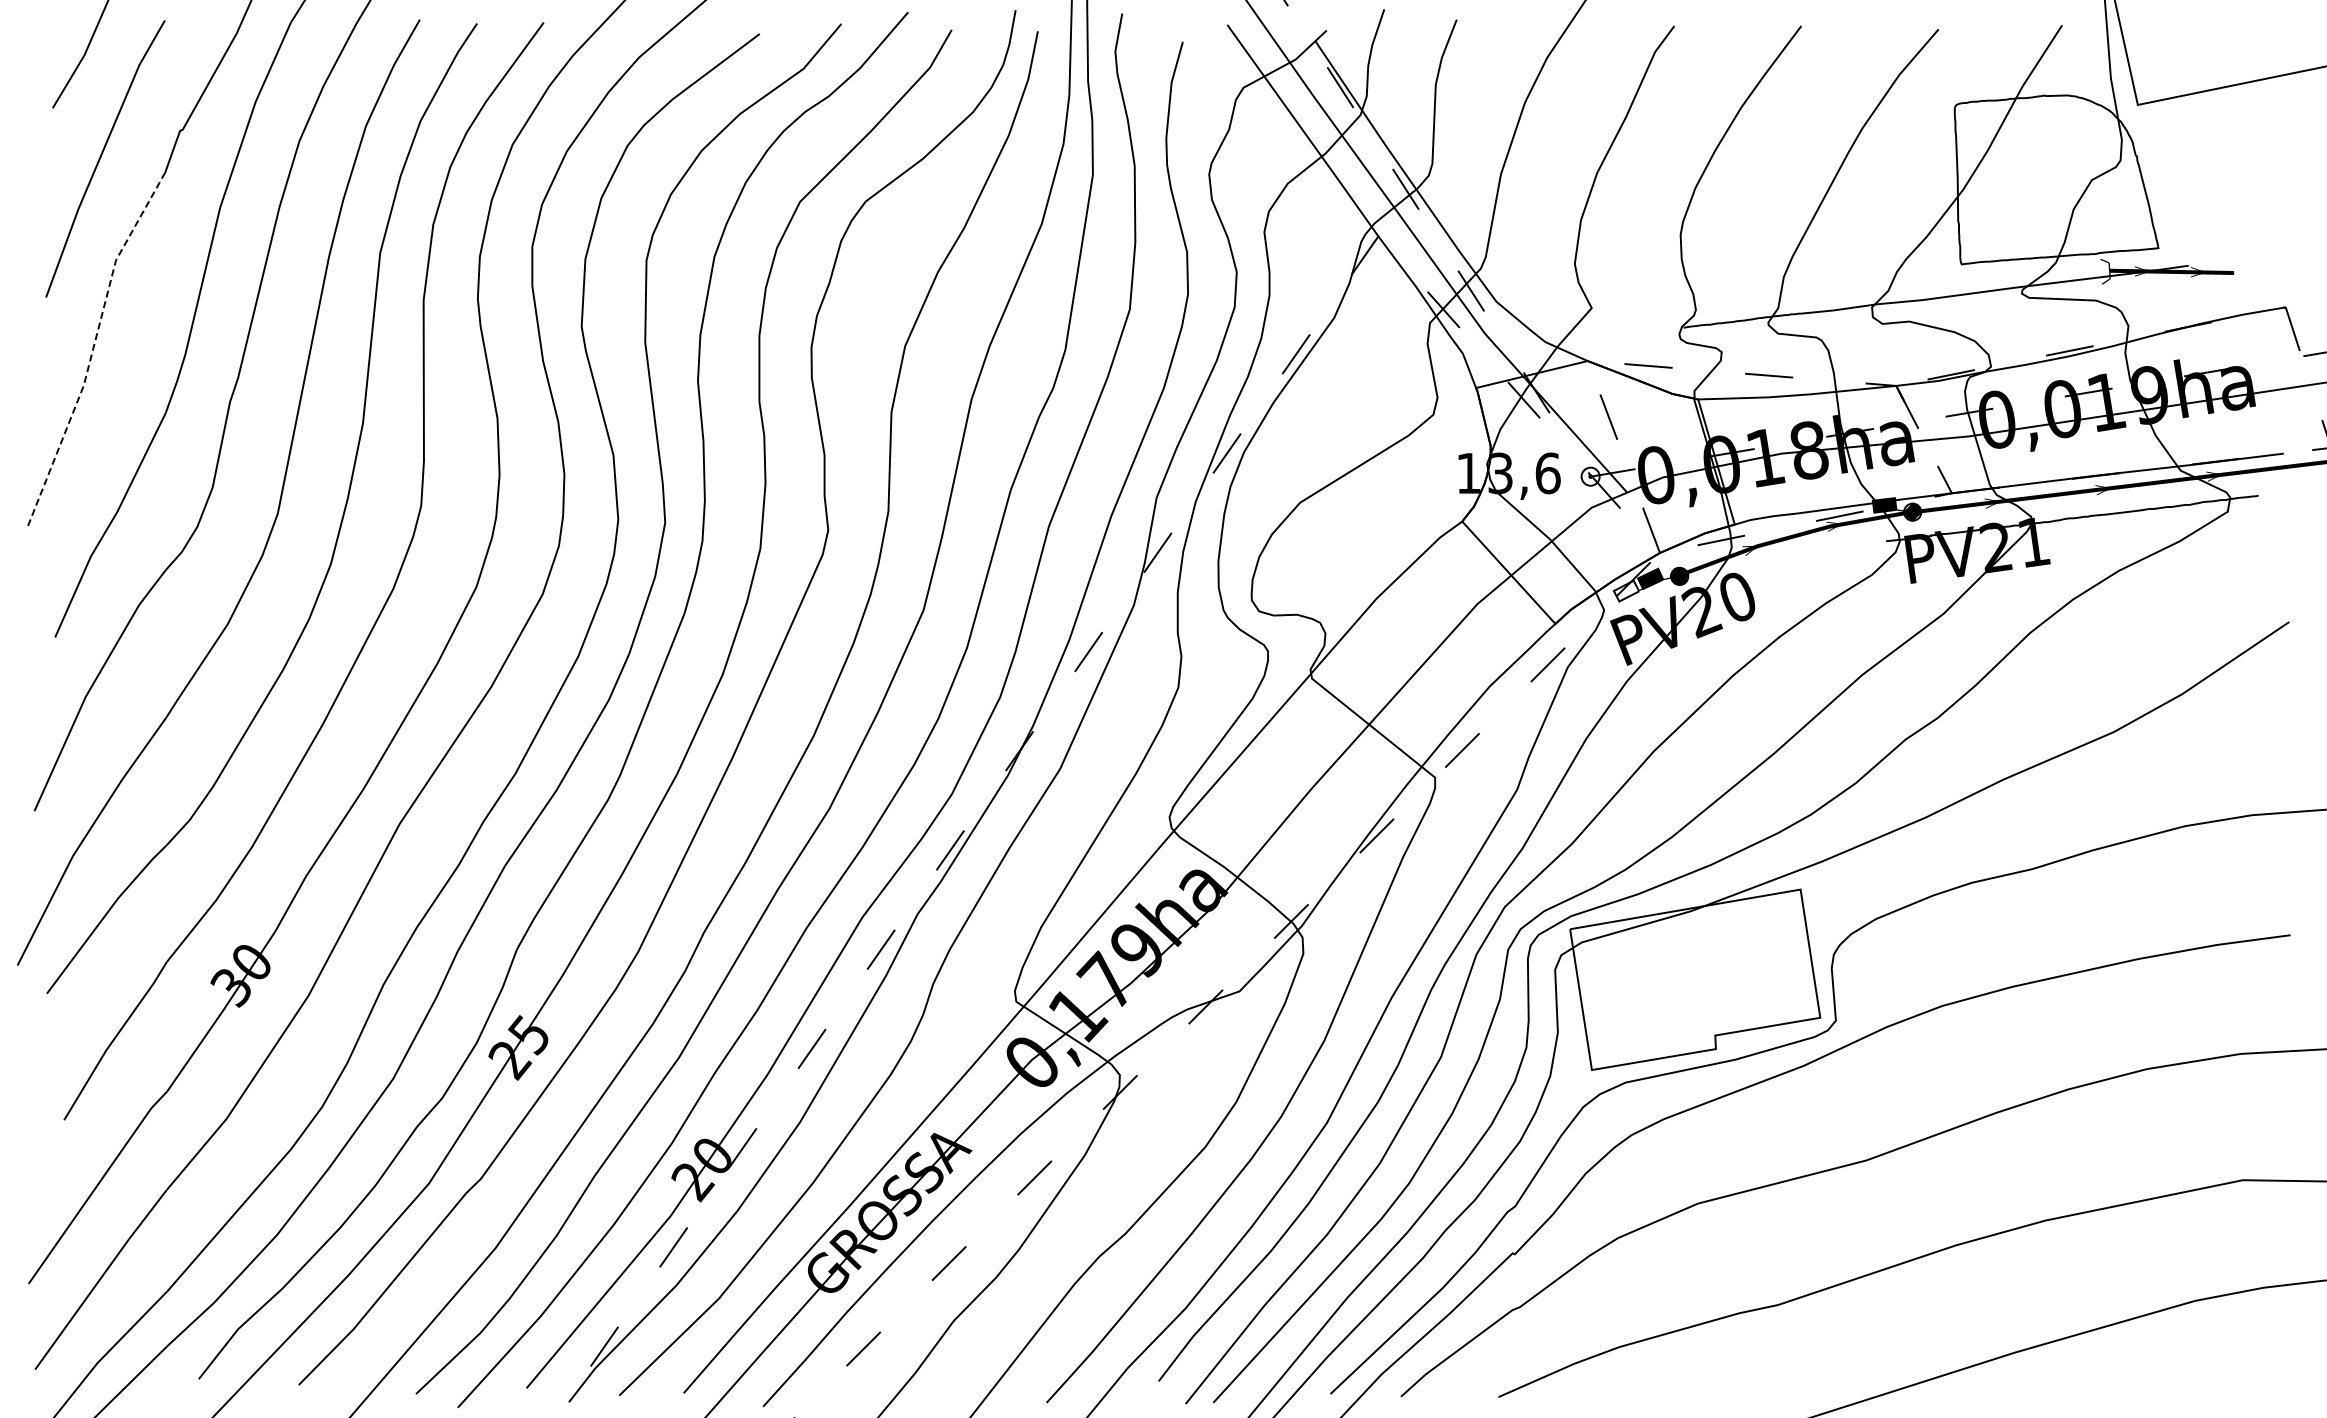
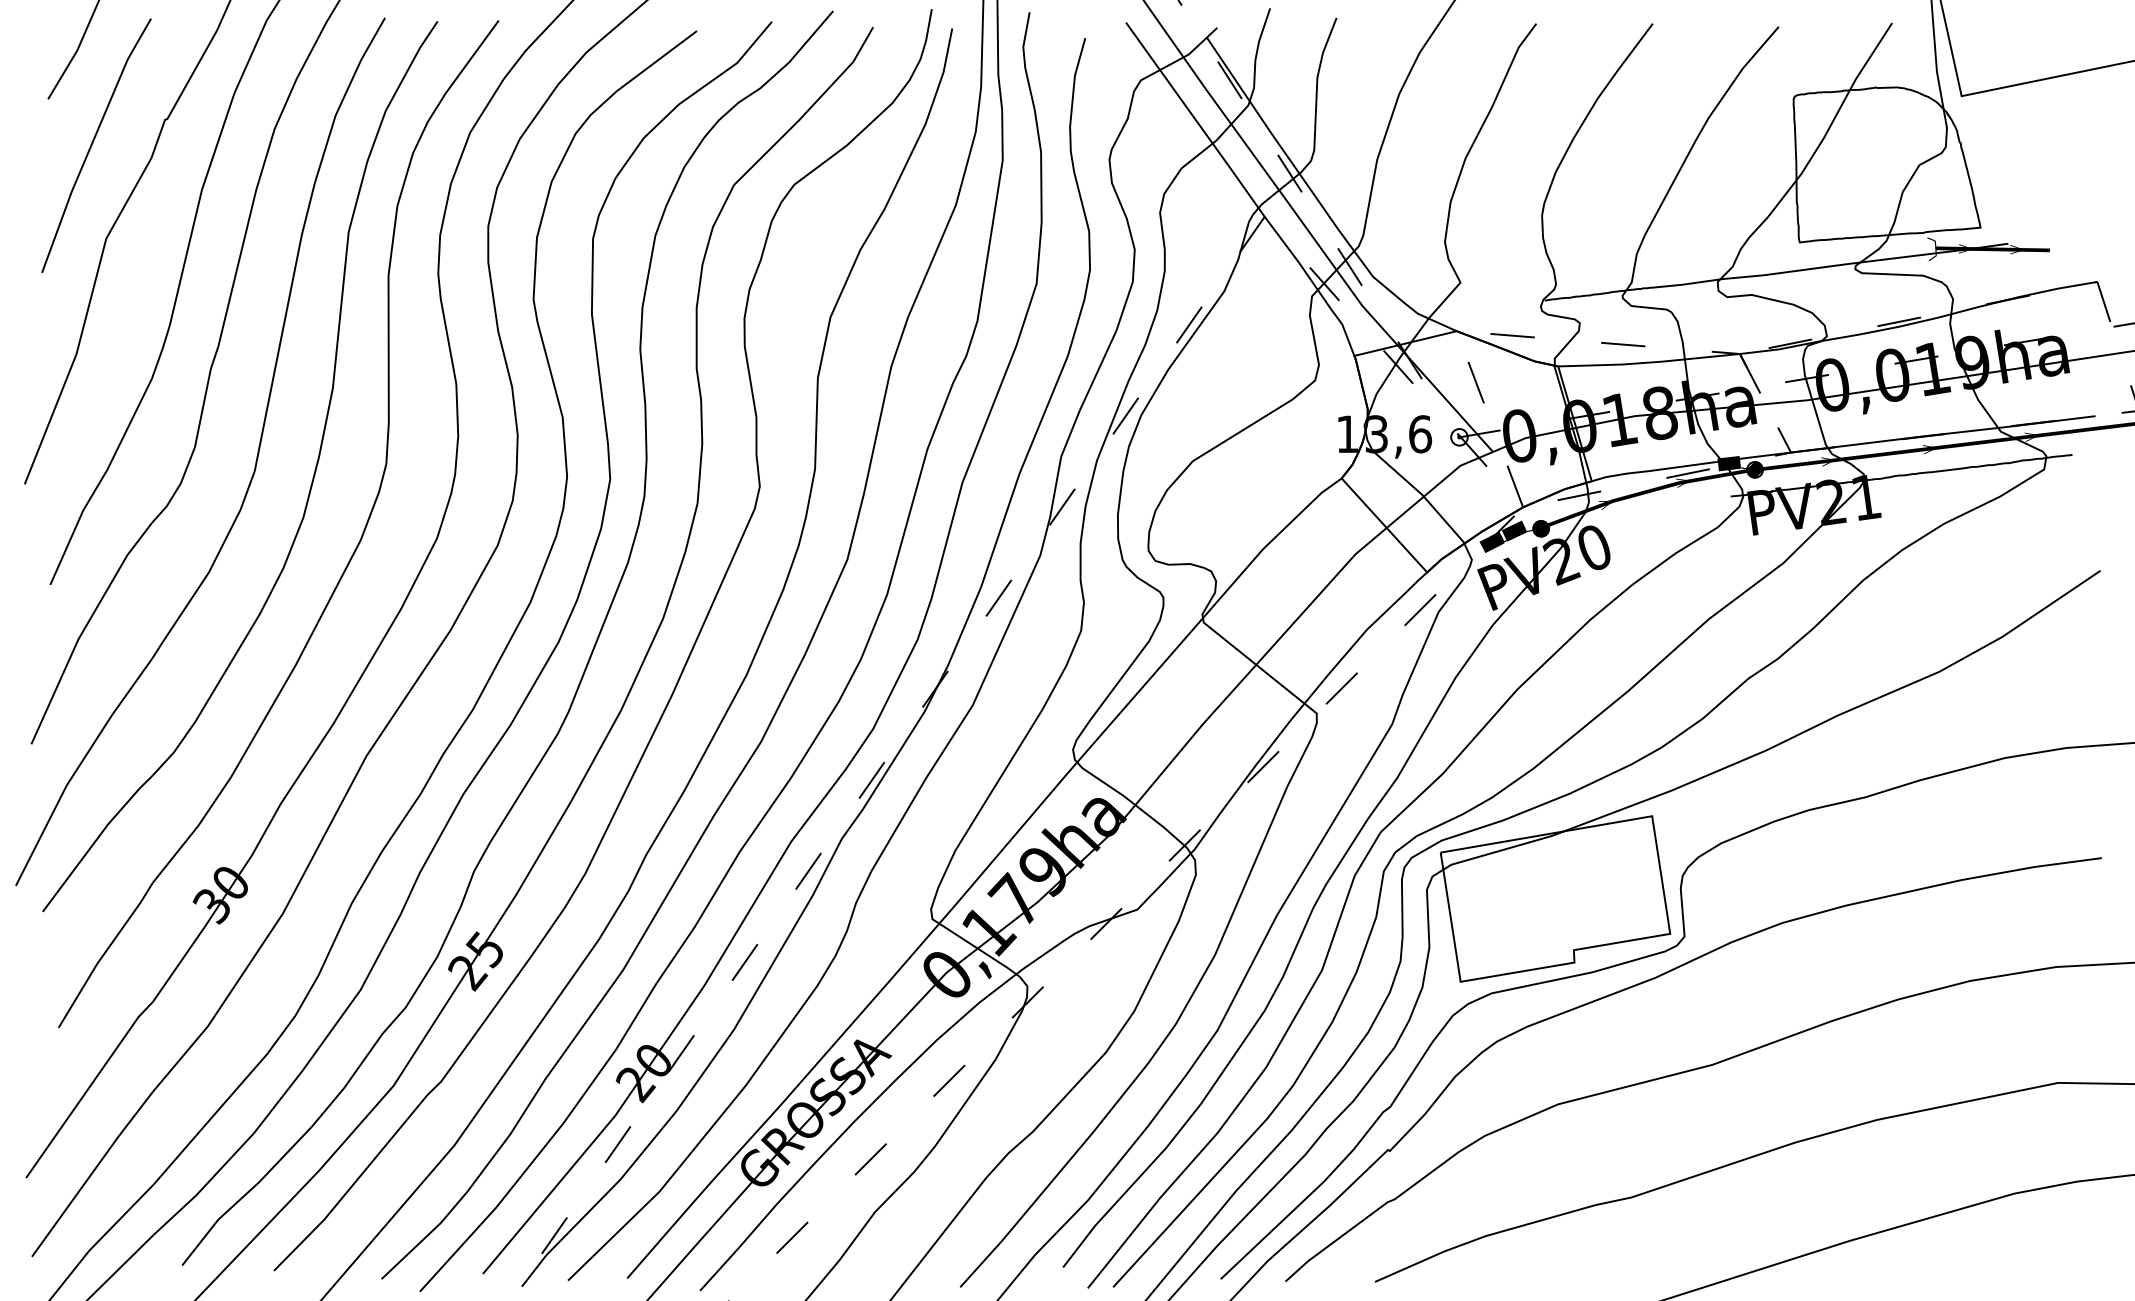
line: (93, 348) -> (85, 319), dashed -> solid
fill: (1626, 590) -> (1492, 541), added

